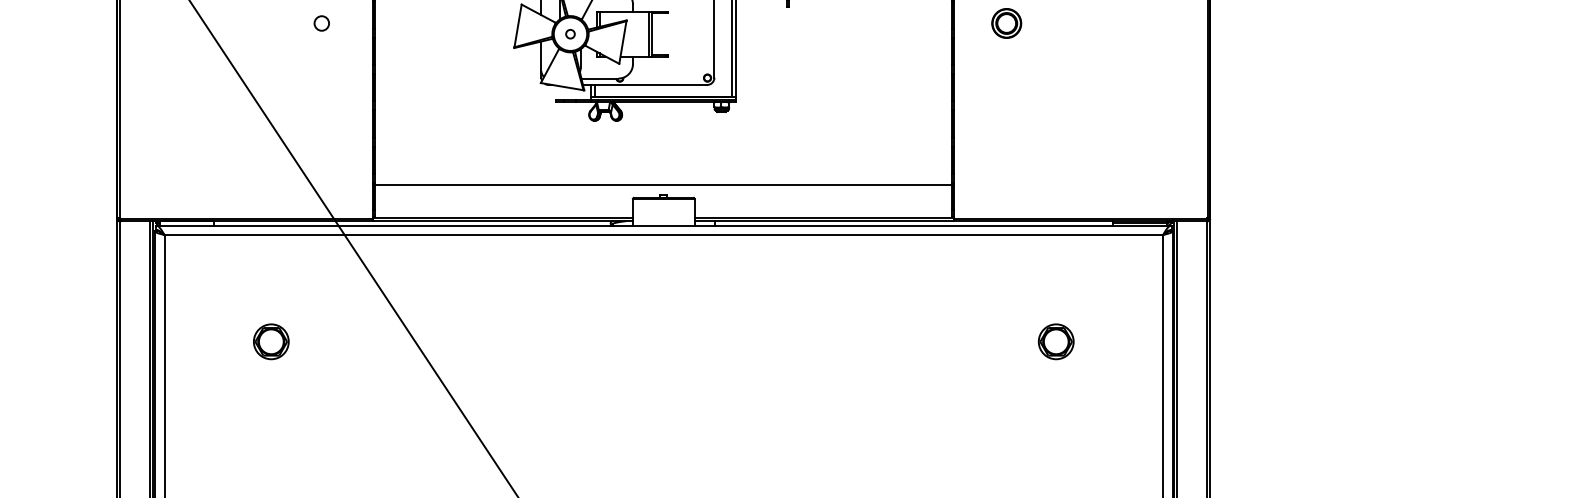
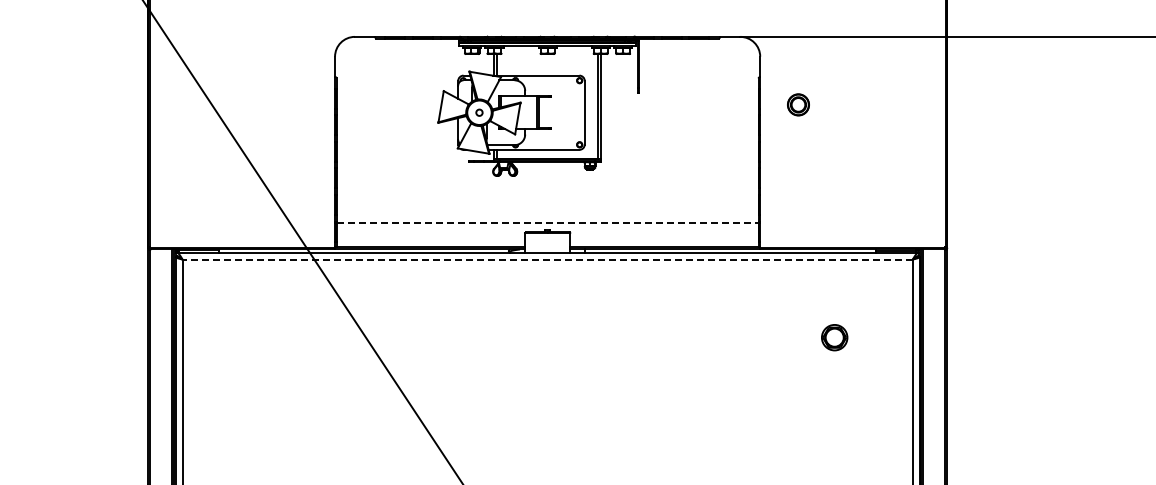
circle: (321, 22) -> (297, 104), removed
line: (663, 184) -> (547, 222), solid -> dashed
line: (663, 234) -> (547, 259), solid -> dashed
part: (271, 341) -> (260, 337), removed

